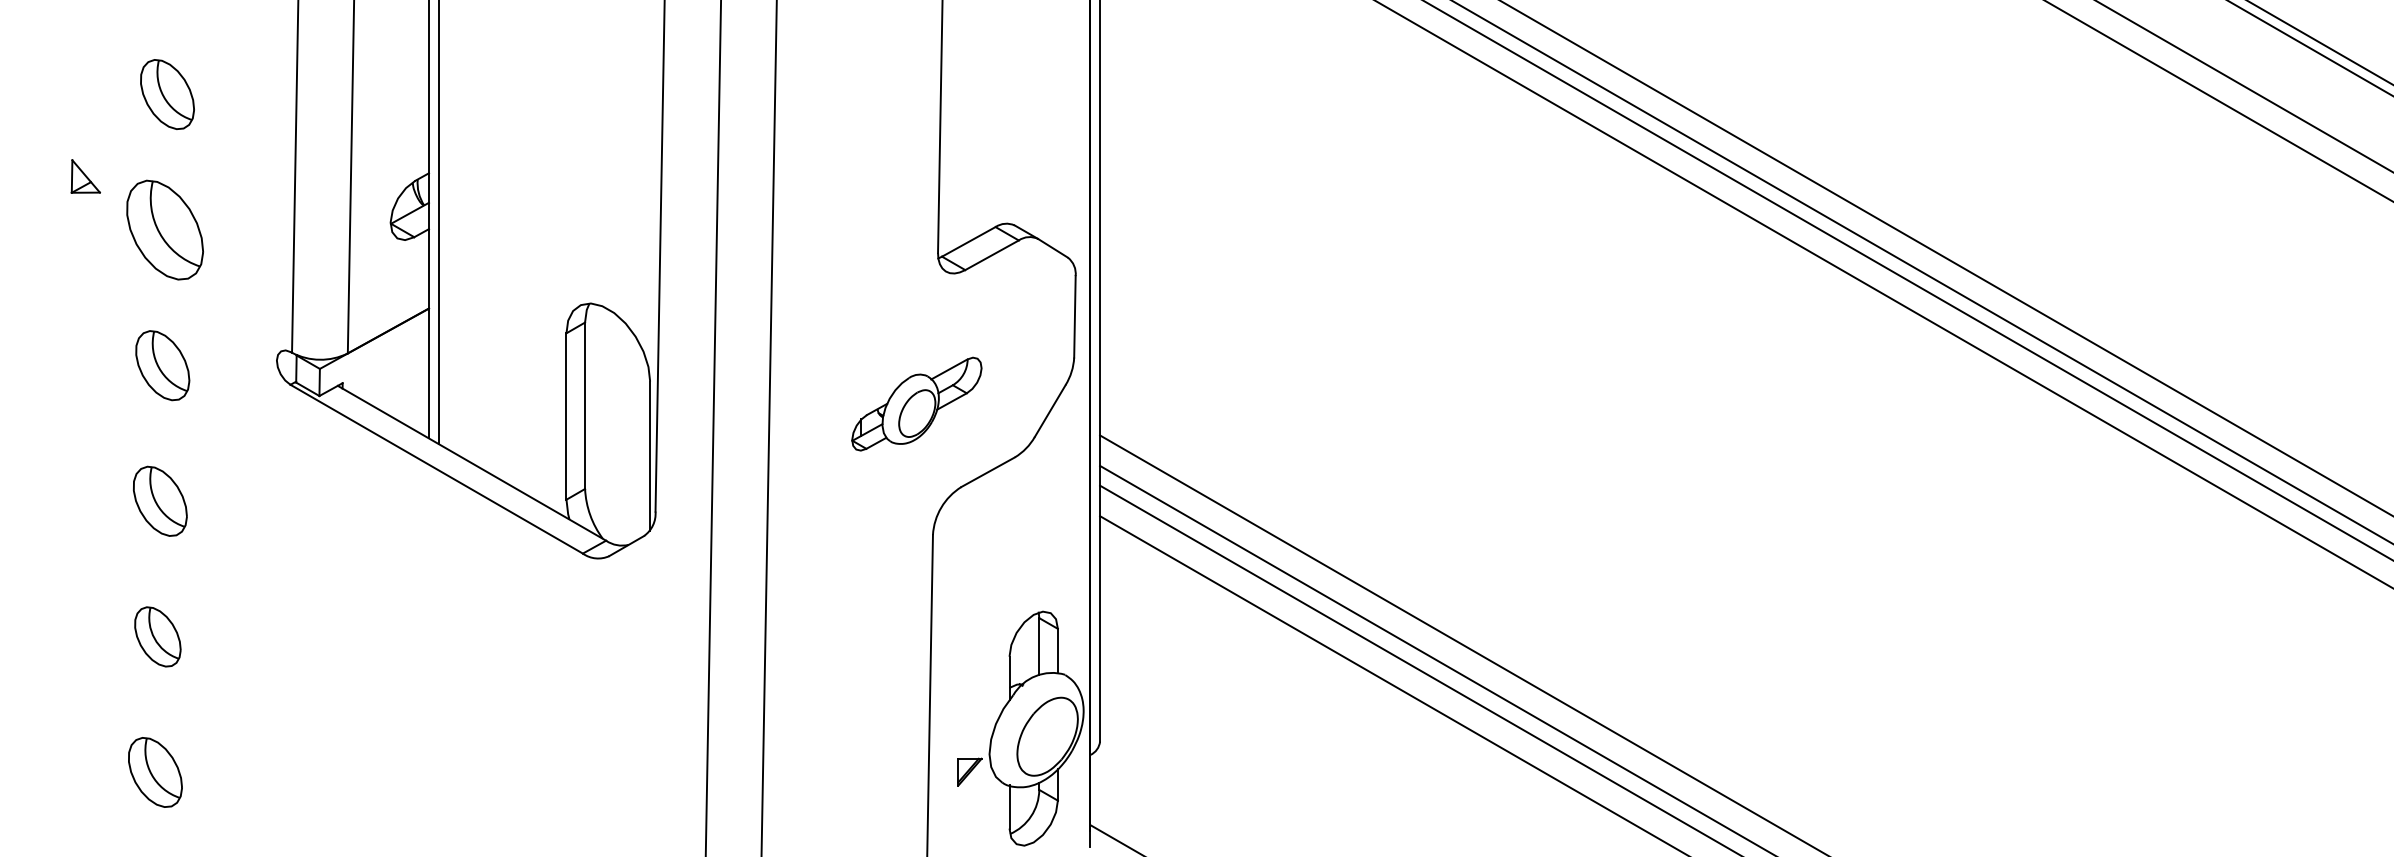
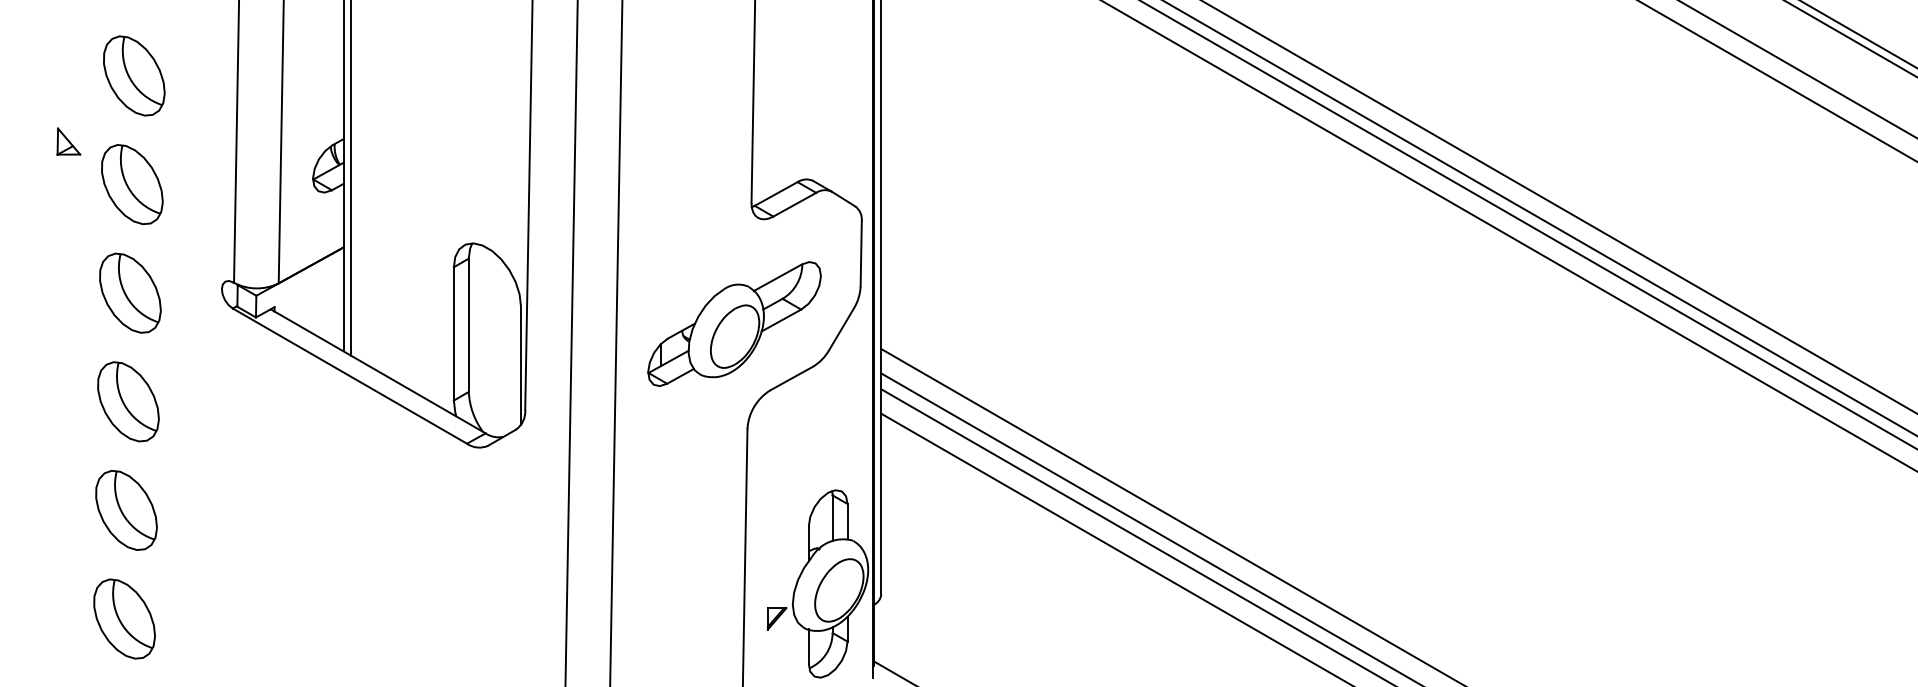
part: (167, 94) -> (134, 75), size x1.43
part: (162, 365) -> (130, 293), size x1.43
part: (916, 403) -> (734, 323), size x1.67
part: (160, 501) -> (128, 401), size x1.43
part: (157, 636) -> (126, 510), size x1.67
part: (155, 772) -> (124, 619), size x1.43

